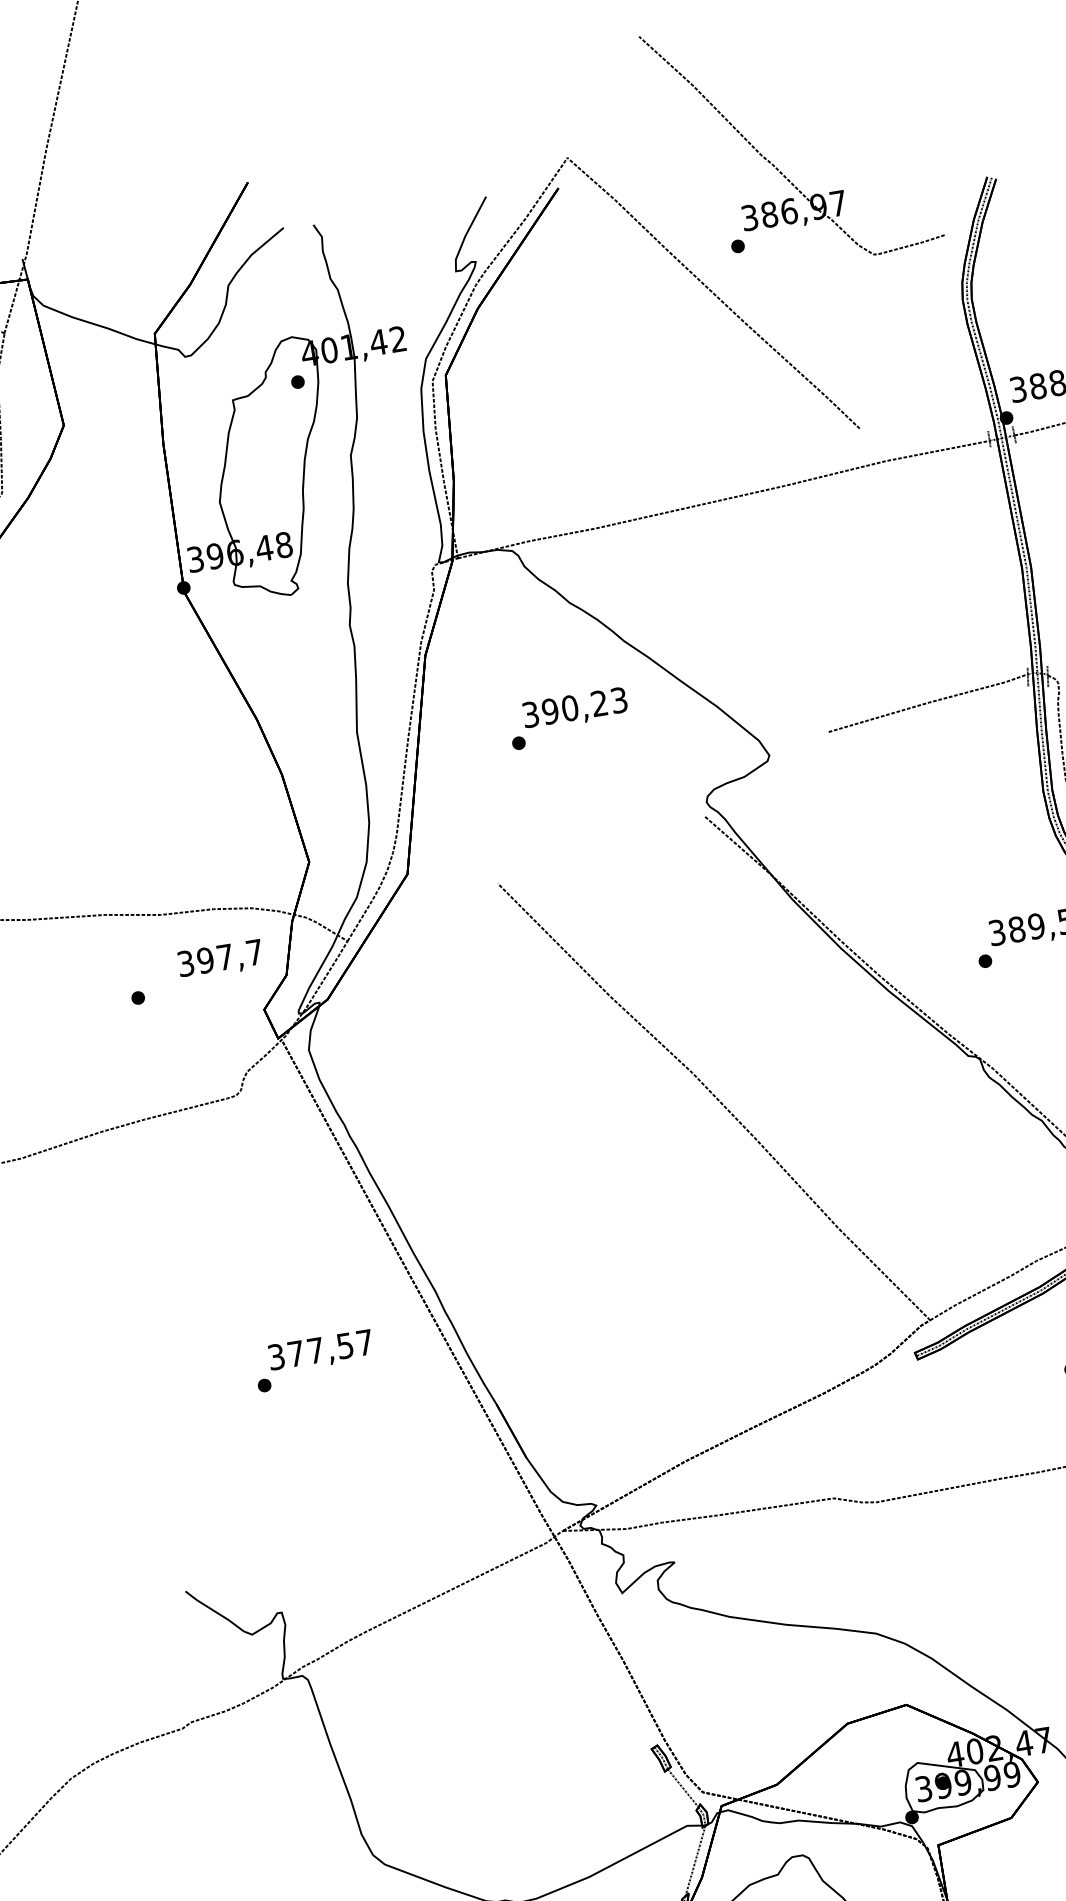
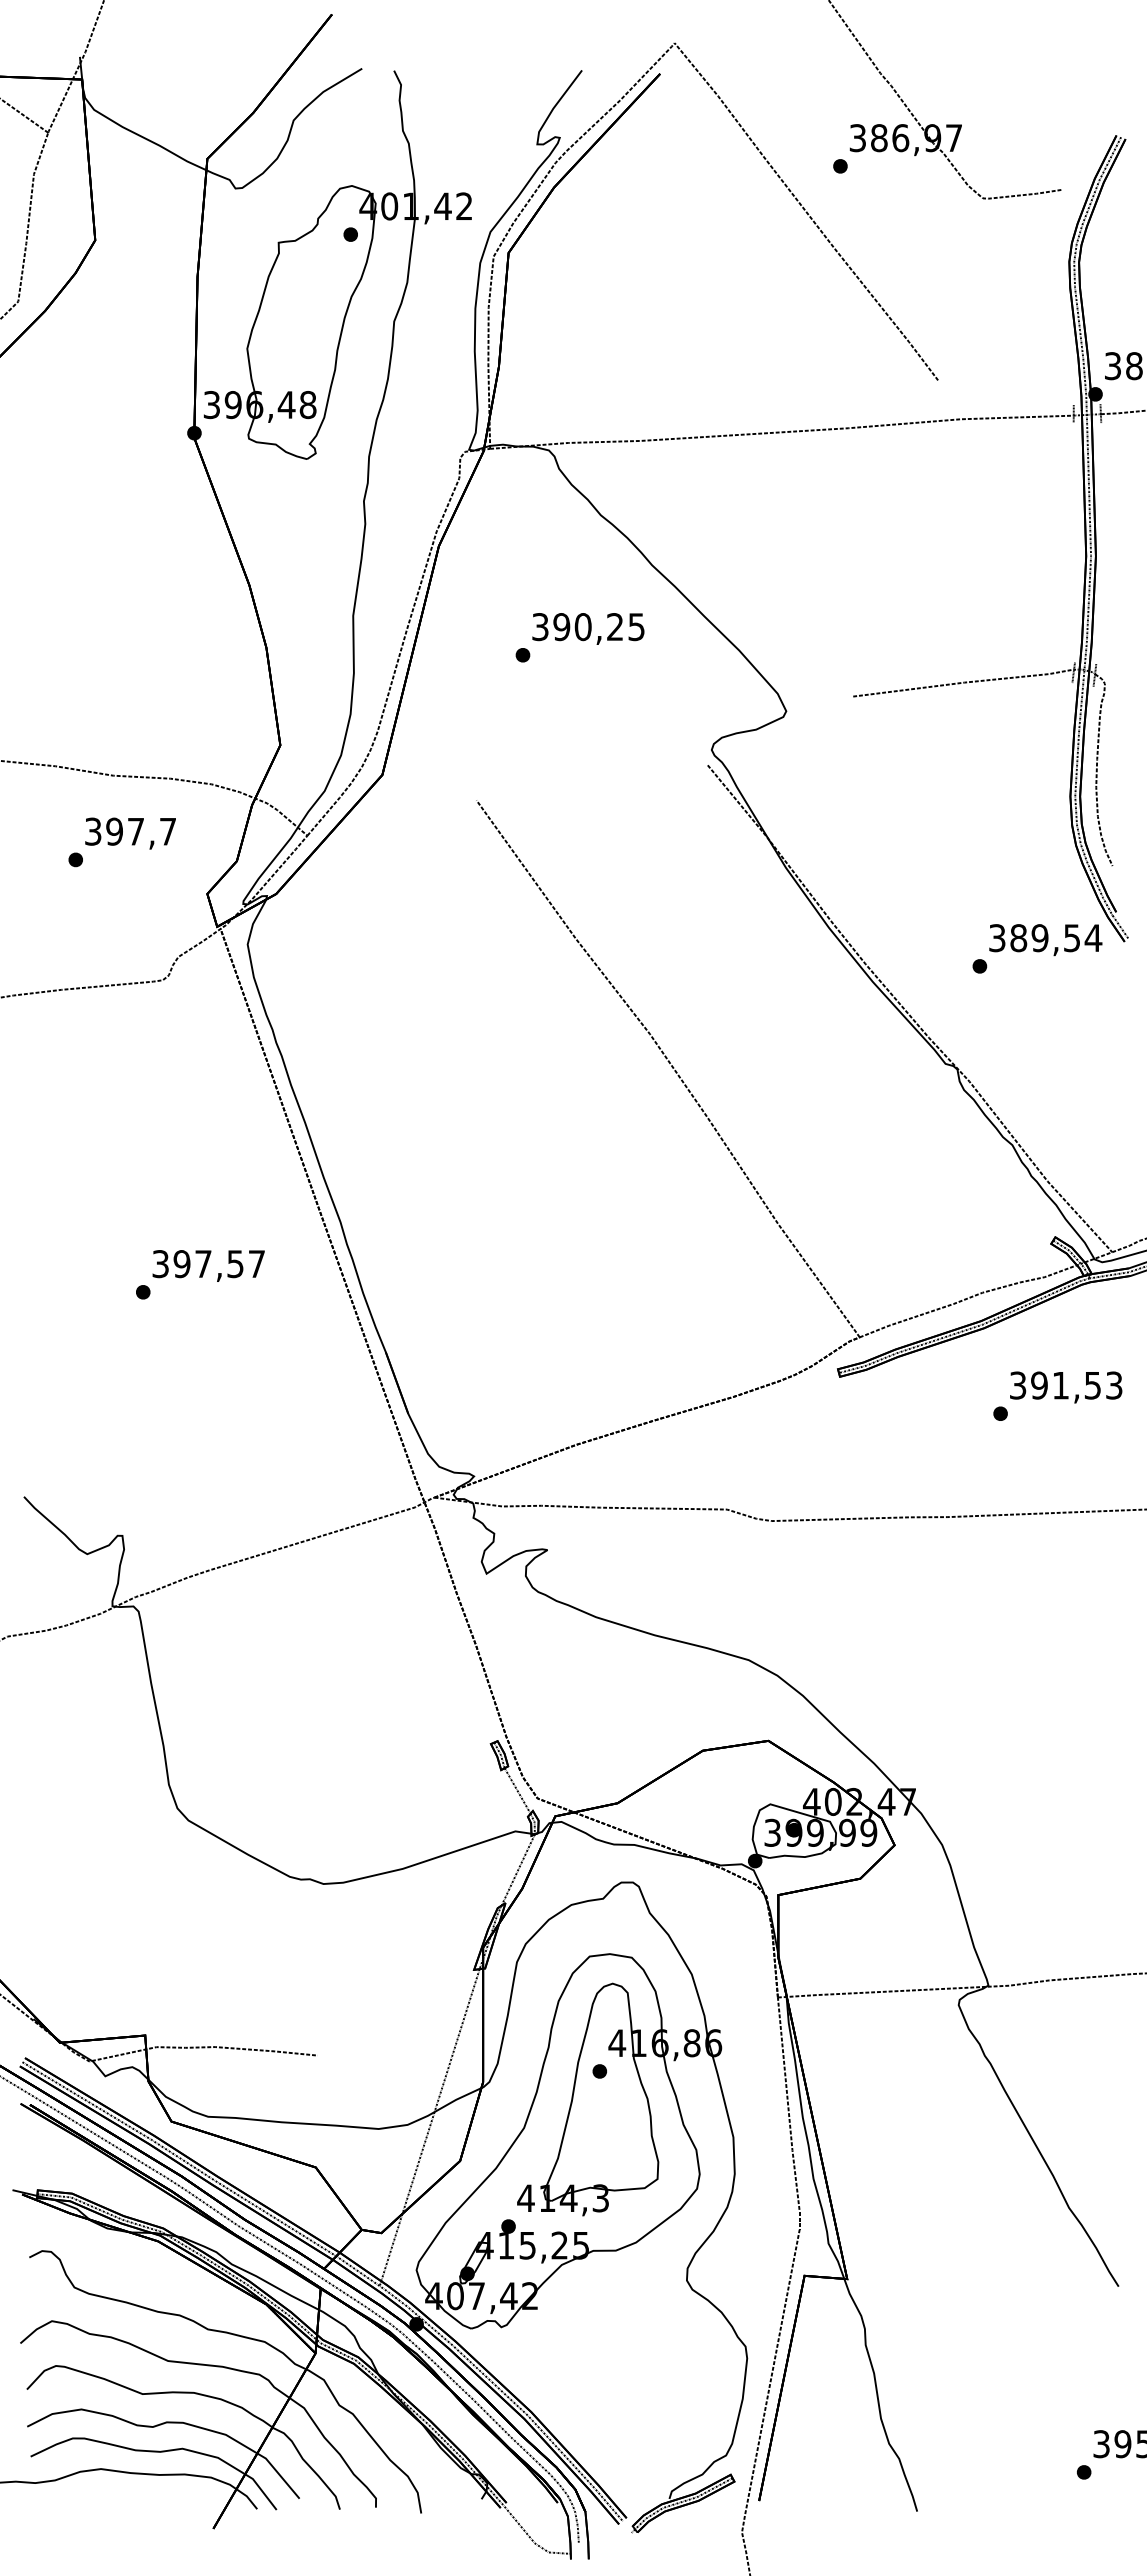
text: (619, 699) -> (636, 626), 390,23 -> 390,25
text: (220, 959) -> (130, 833), moved
text: (295, 1354) -> (181, 1264), 377,57 -> 397,57

